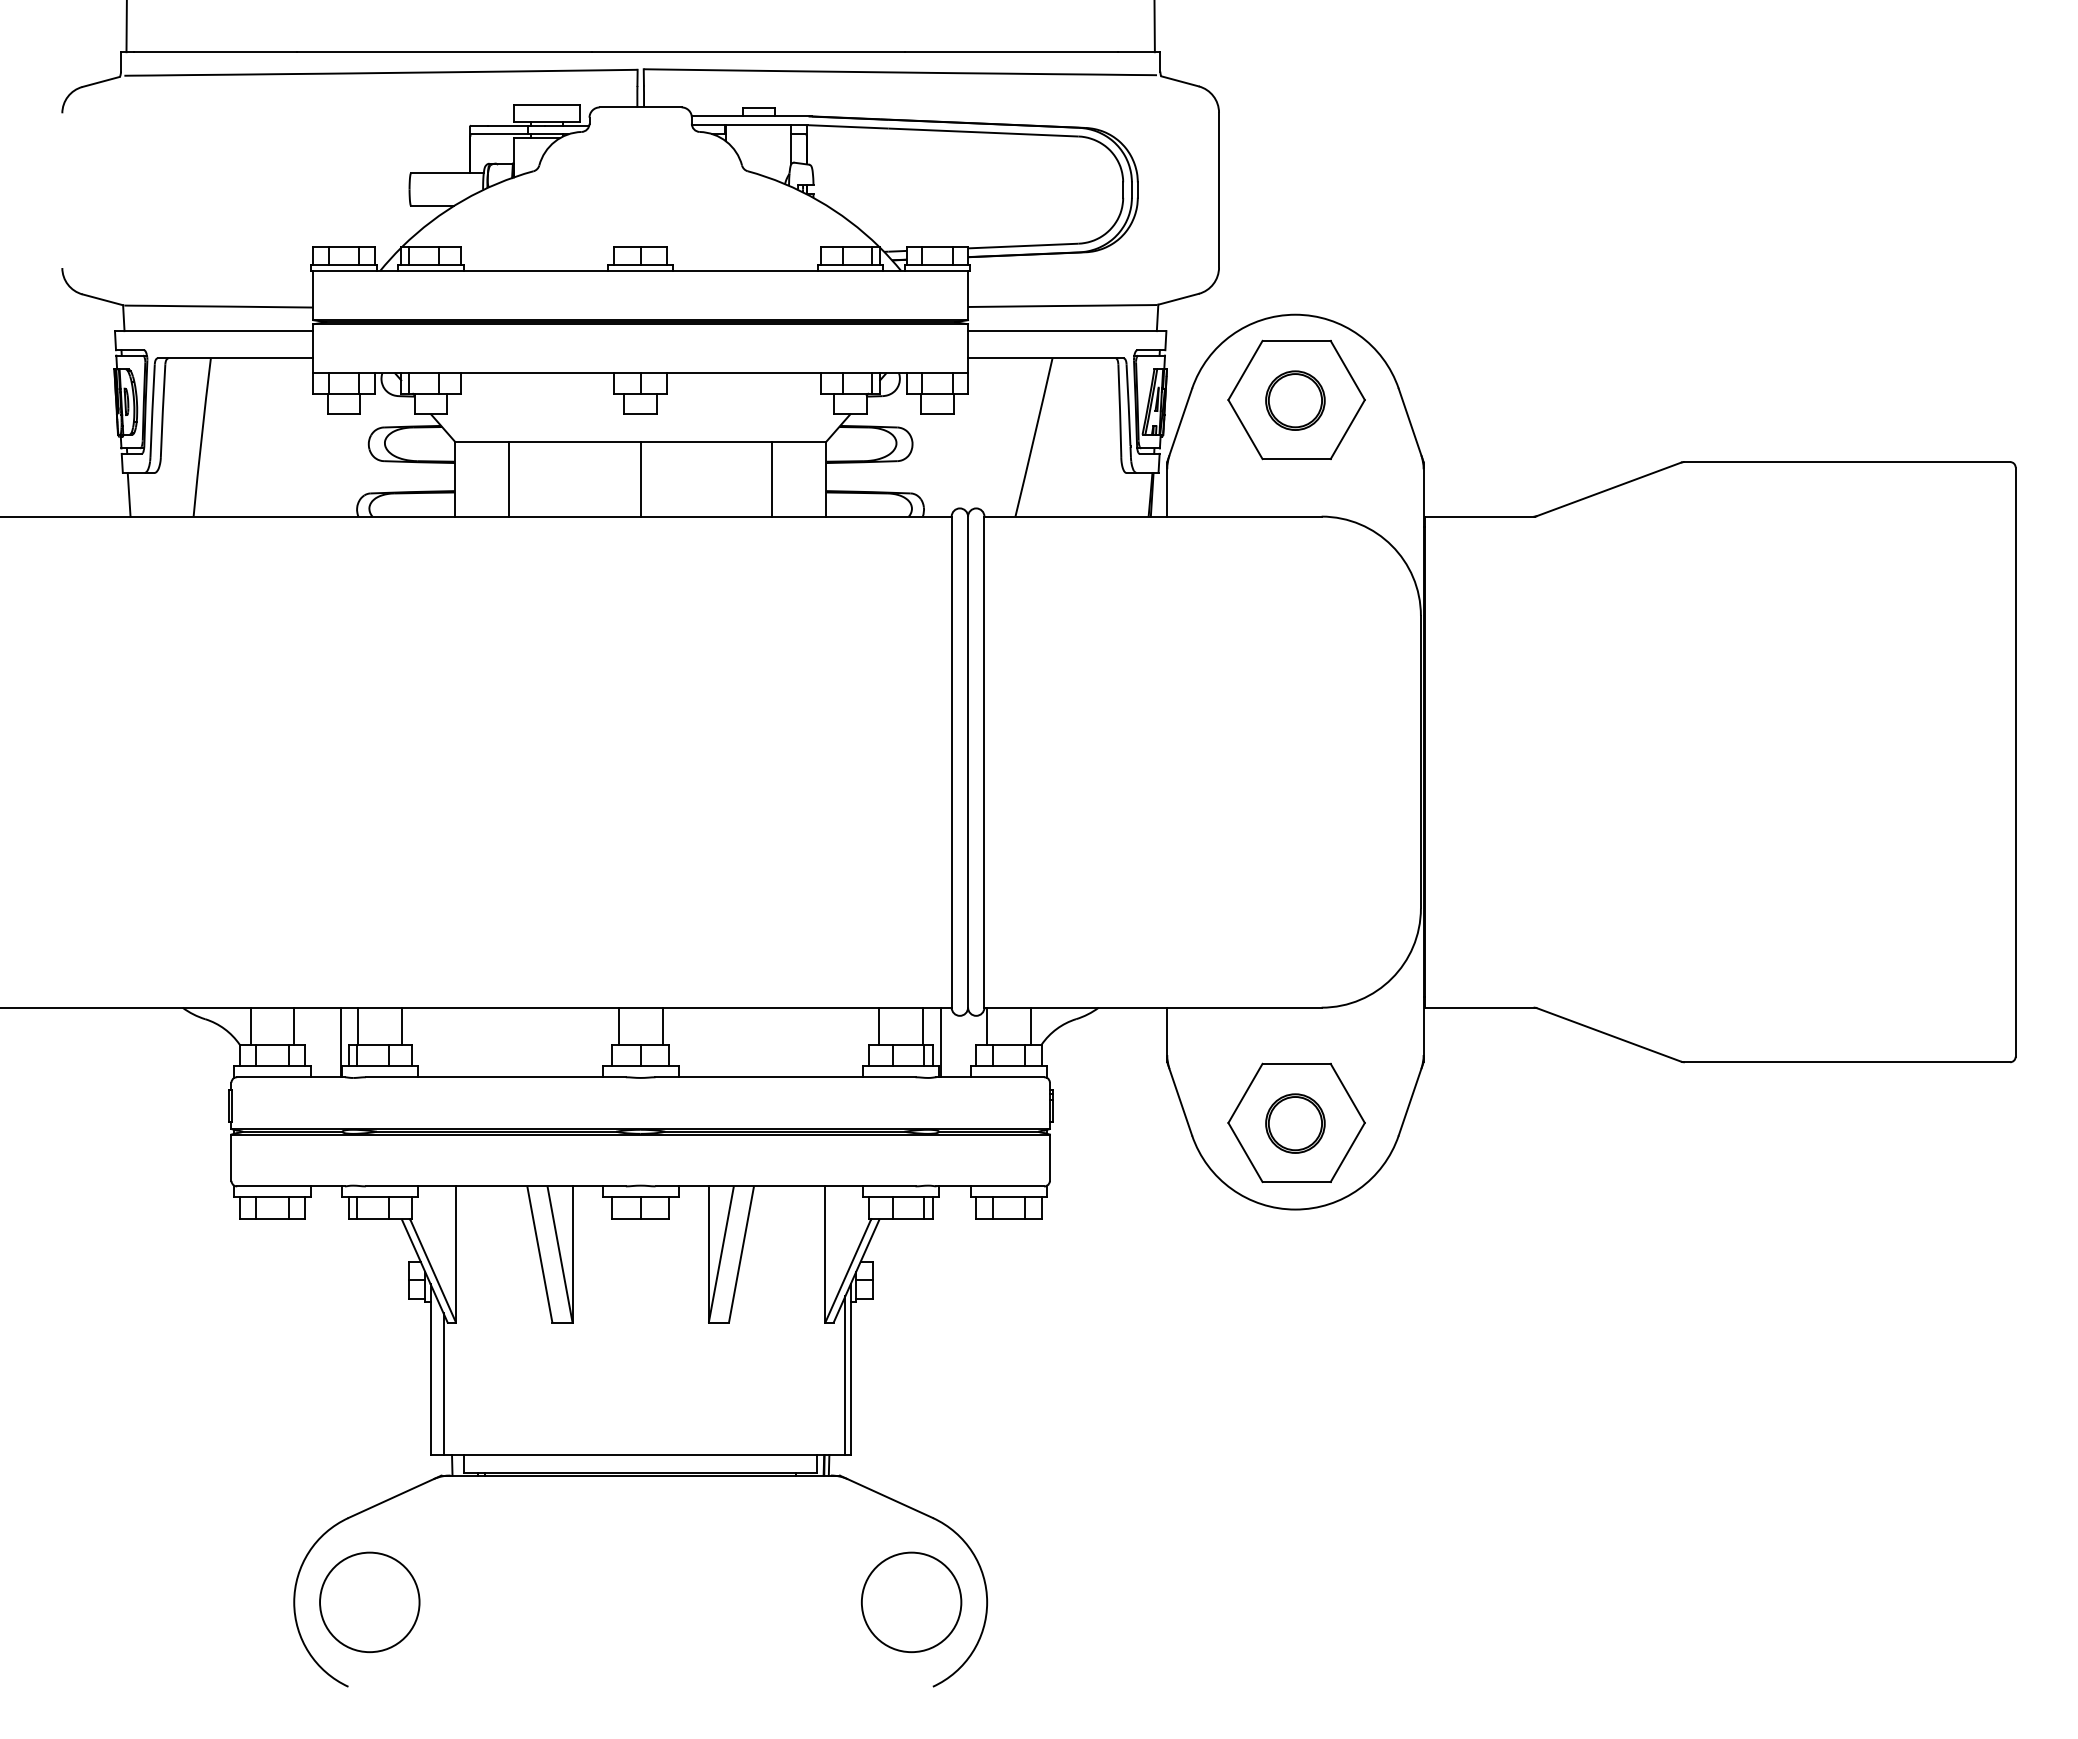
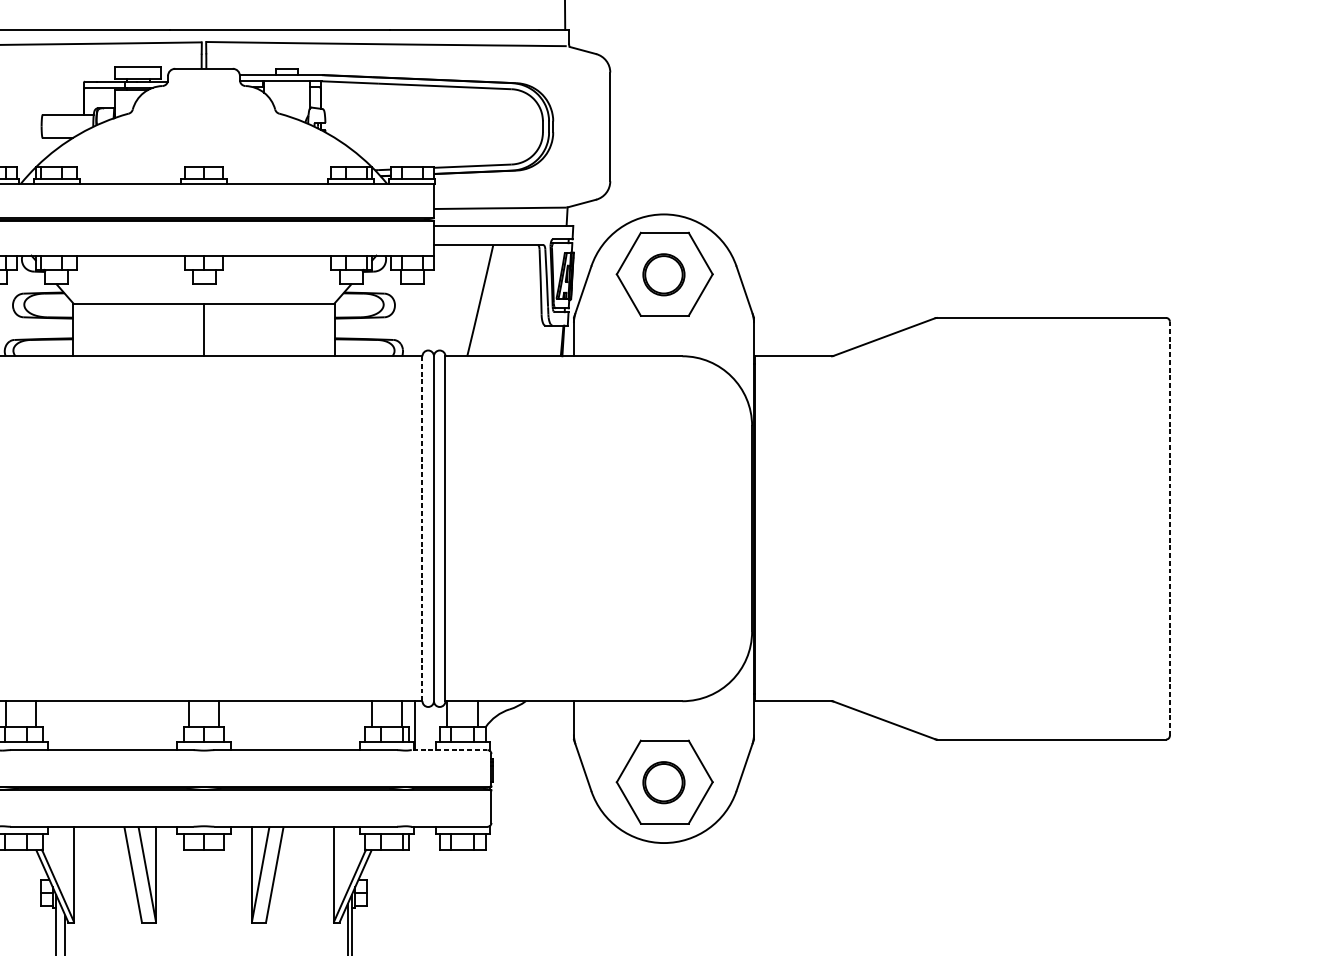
line: (509, 478) -> (111, 329), removed
line: (772, 478) -> (296, 329), removed
line: (951, 762) -> (422, 528), solid -> dashed
line: (2015, 762) -> (1169, 528), solid -> dashed
line: (990, 1077) -> (449, 750), solid -> dashed

